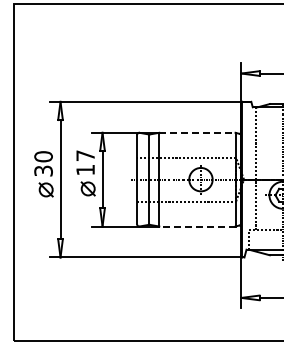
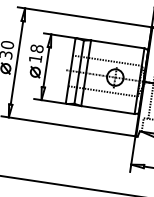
line: (197, 132) -> (117, 44), dashed -> solid
text: (85, 155) -> (37, 48), 17 -> 18
line: (196, 226) -> (107, 109), dashed -> solid

